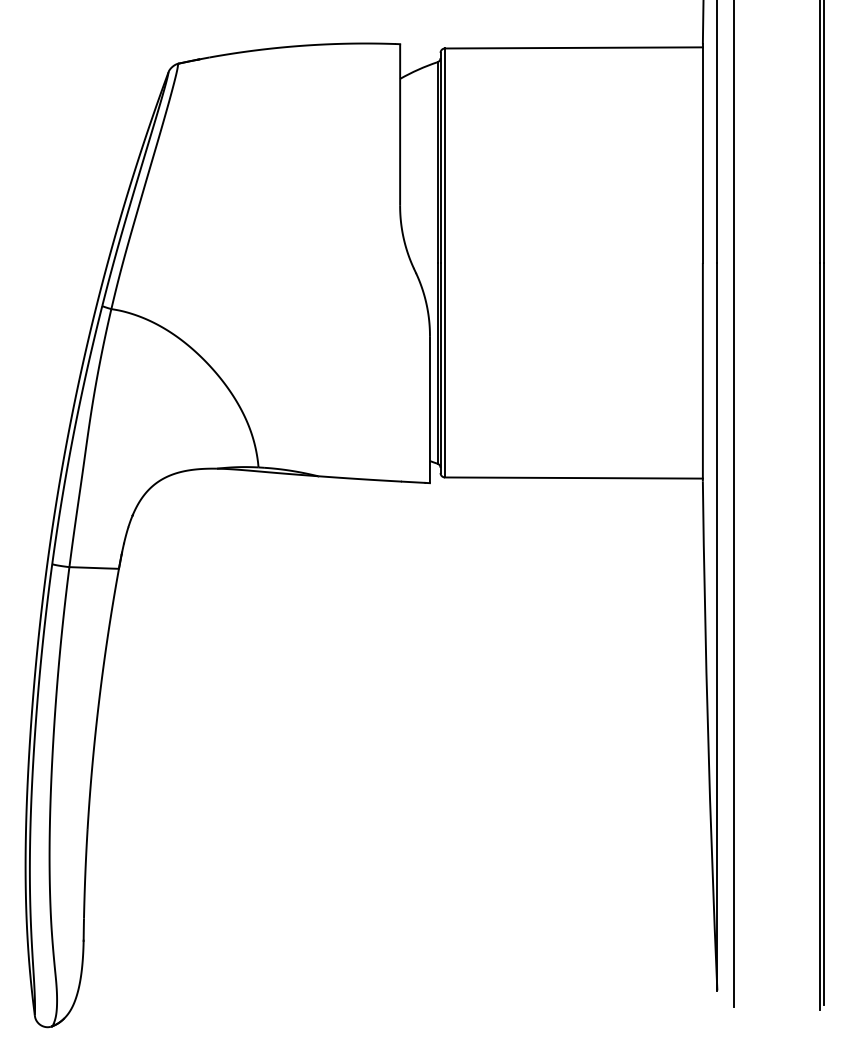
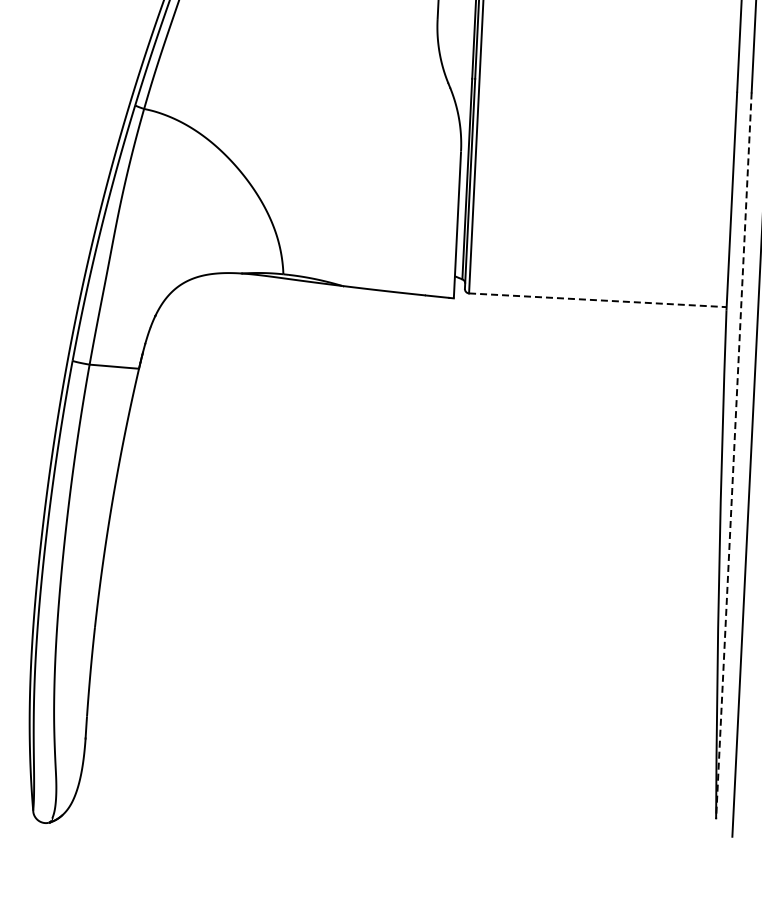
line: (573, 478) -> (597, 300), solid -> dashed
line: (717, 626) -> (734, 455), solid -> dashed

